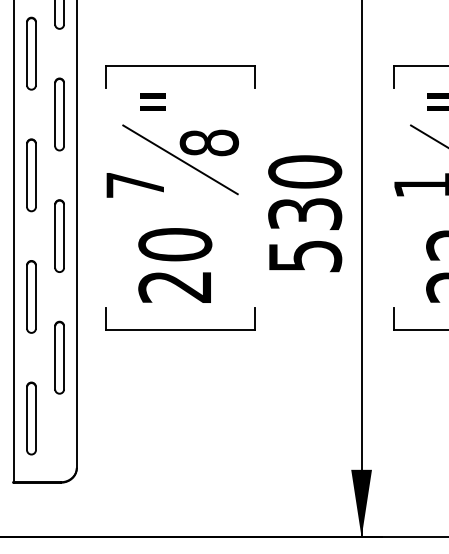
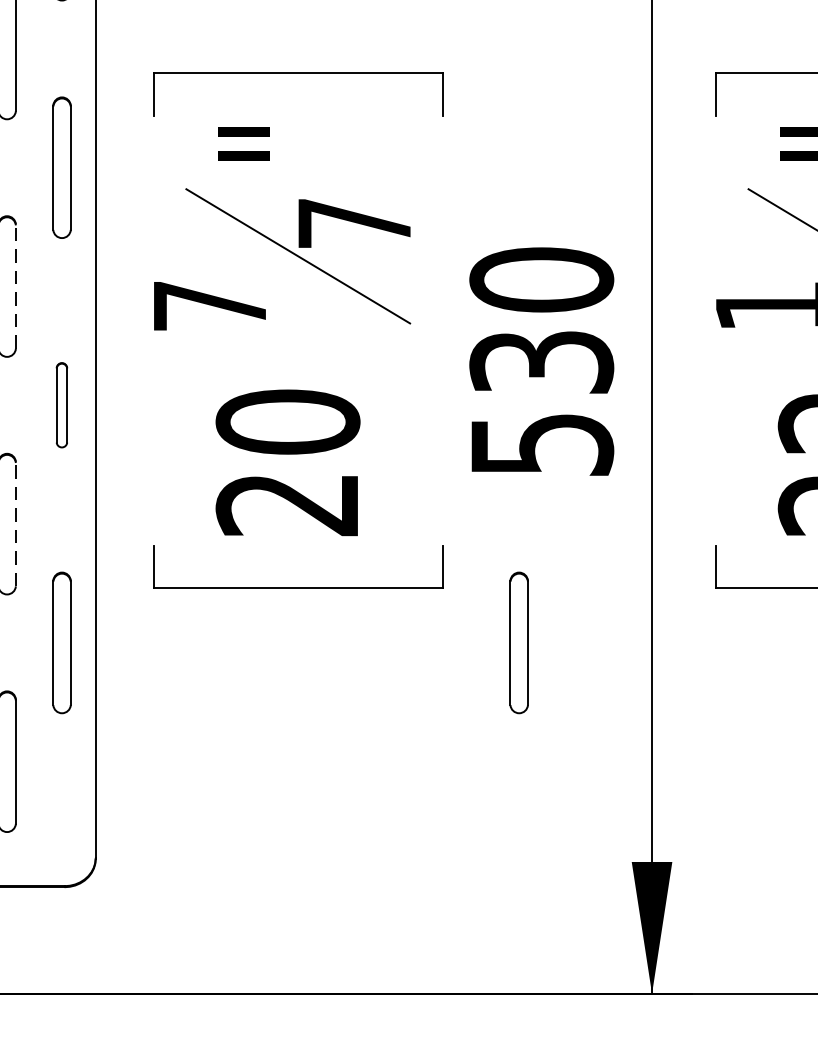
text: (208, 142) -> (352, 222), 8 -> 7
line: (35, 175) -> (14, 286), solid -> dashed
part: (59, 235) -> (61, 404), size x0.6
line: (35, 296) -> (14, 523), solid -> dashed
part: (293, 357) -> (518, 642), added

